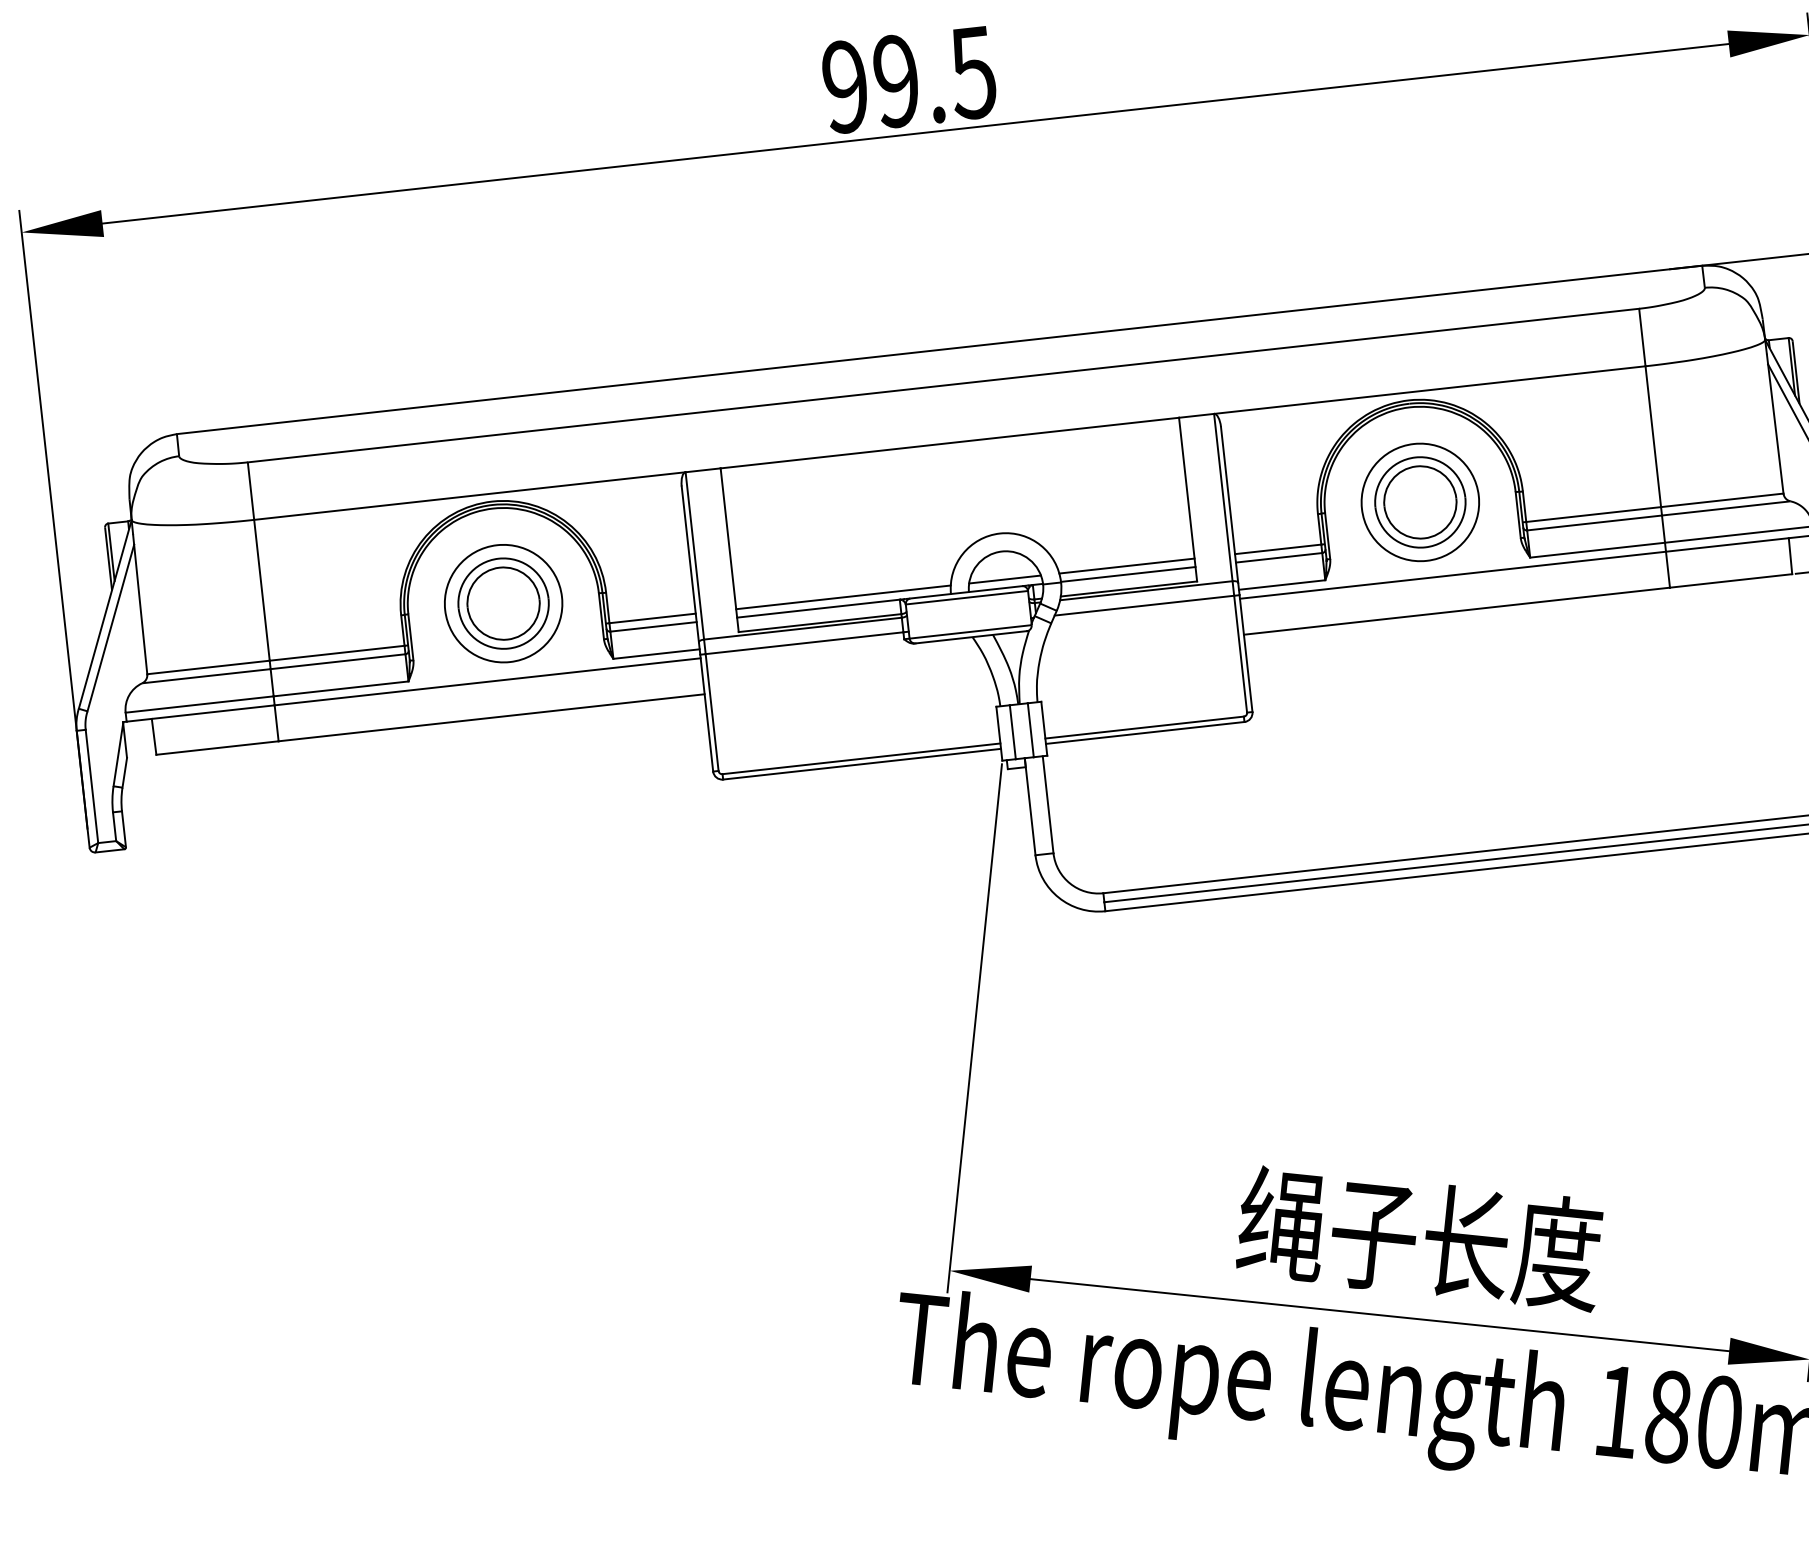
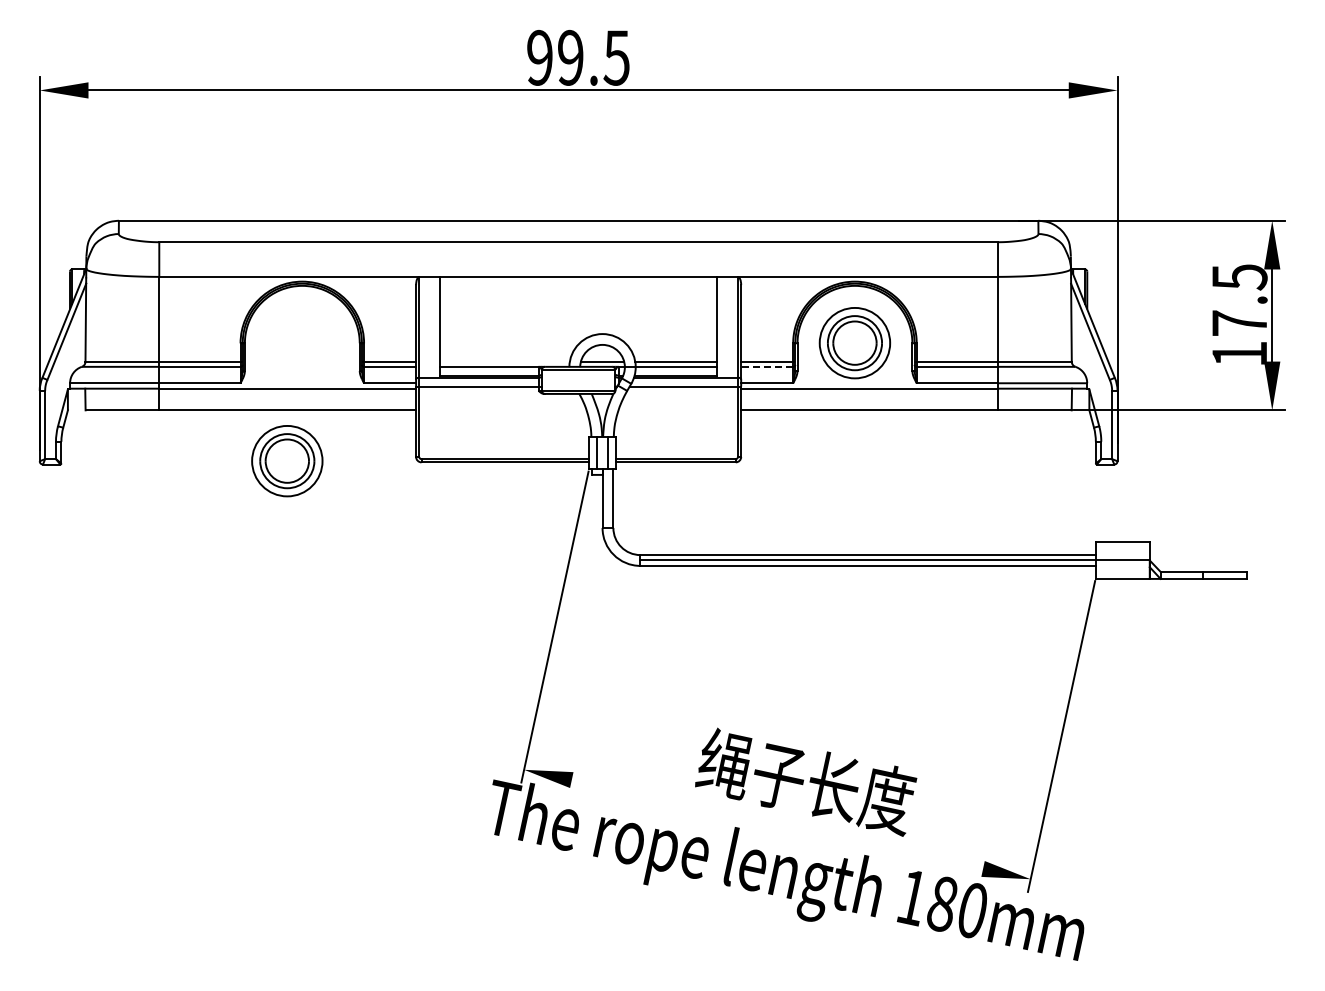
line: (1277, 557) -> (766, 366), solid -> dashed
line: (842, 597) -> (504, 361), removed
part: (503, 604) -> (287, 461), moved
line: (1380, 1315) -> (777, 824), removed

